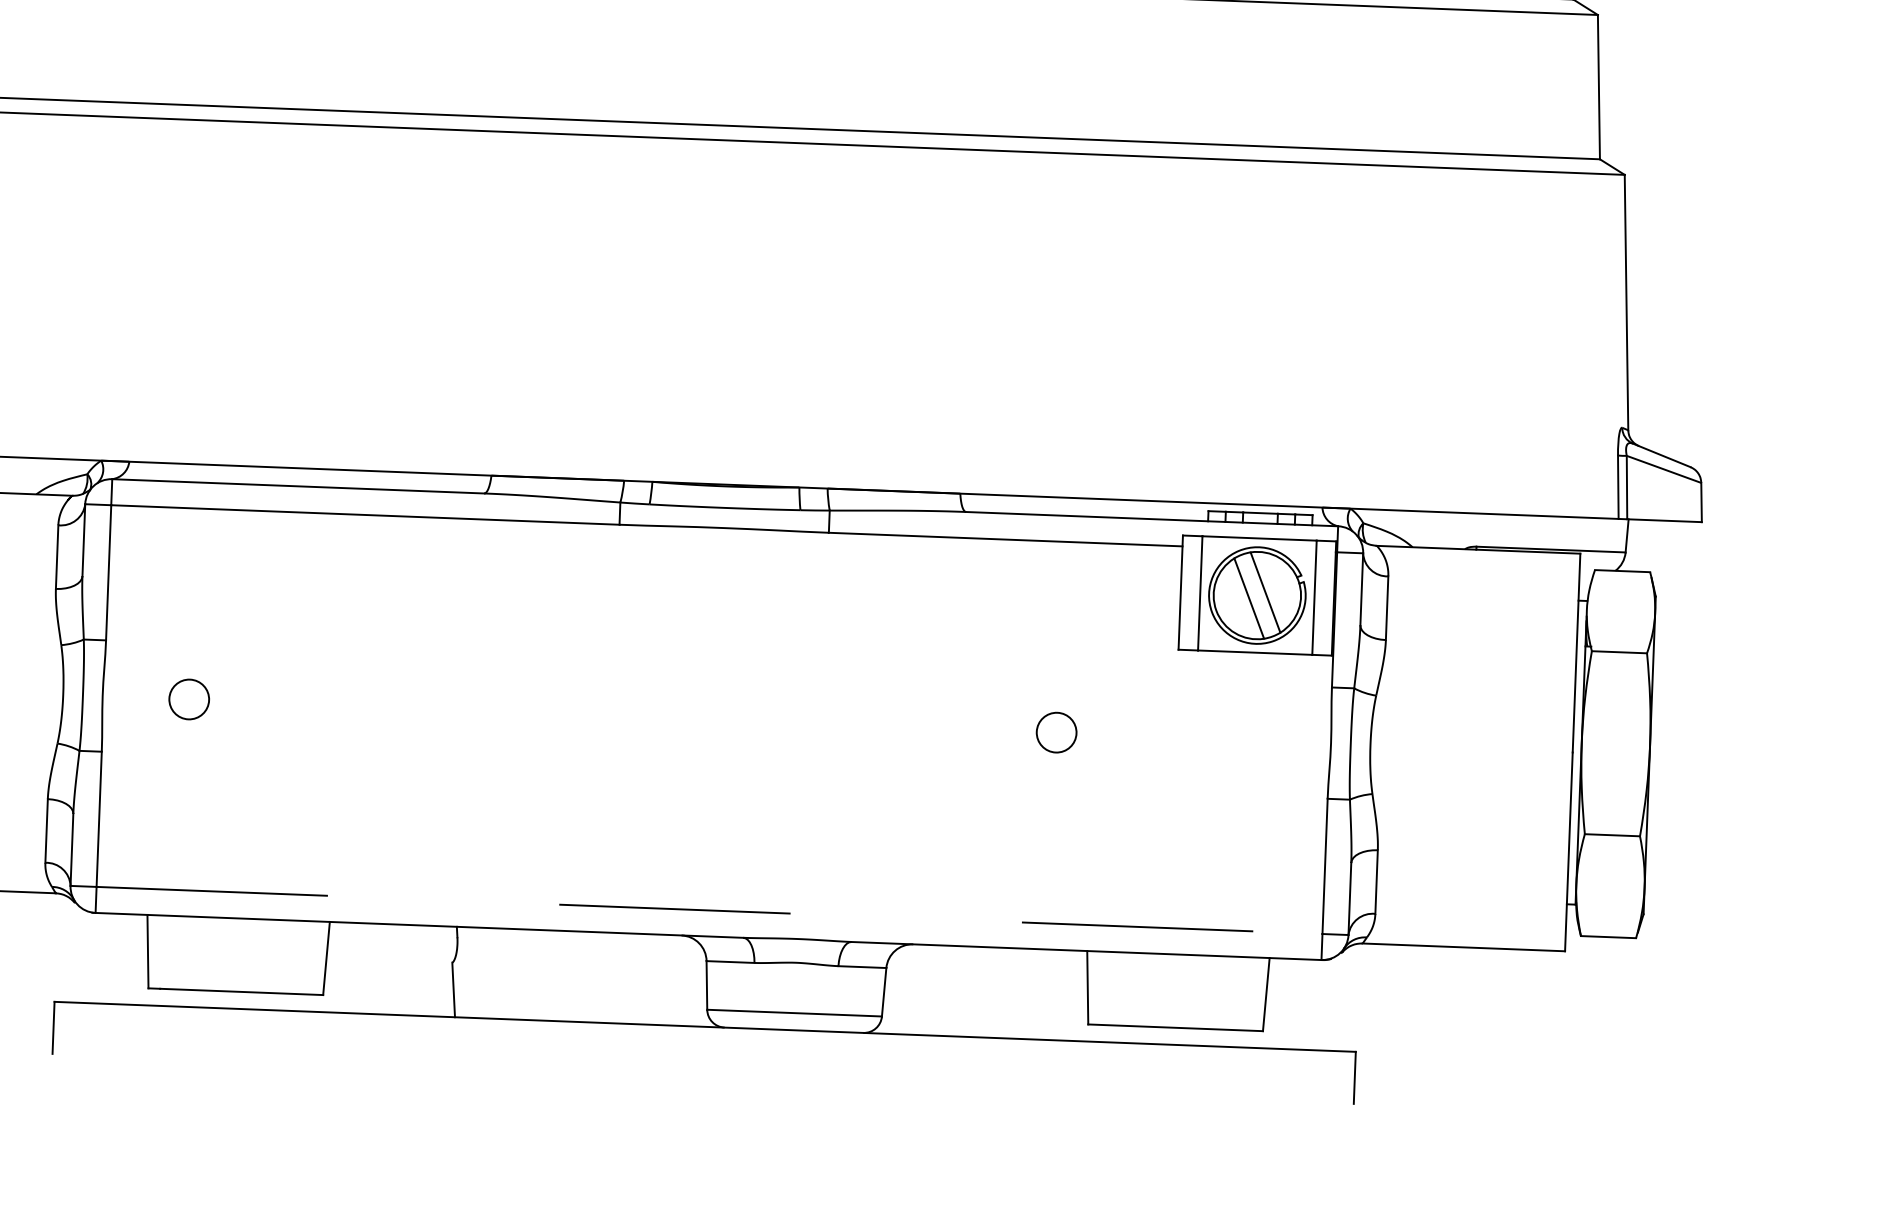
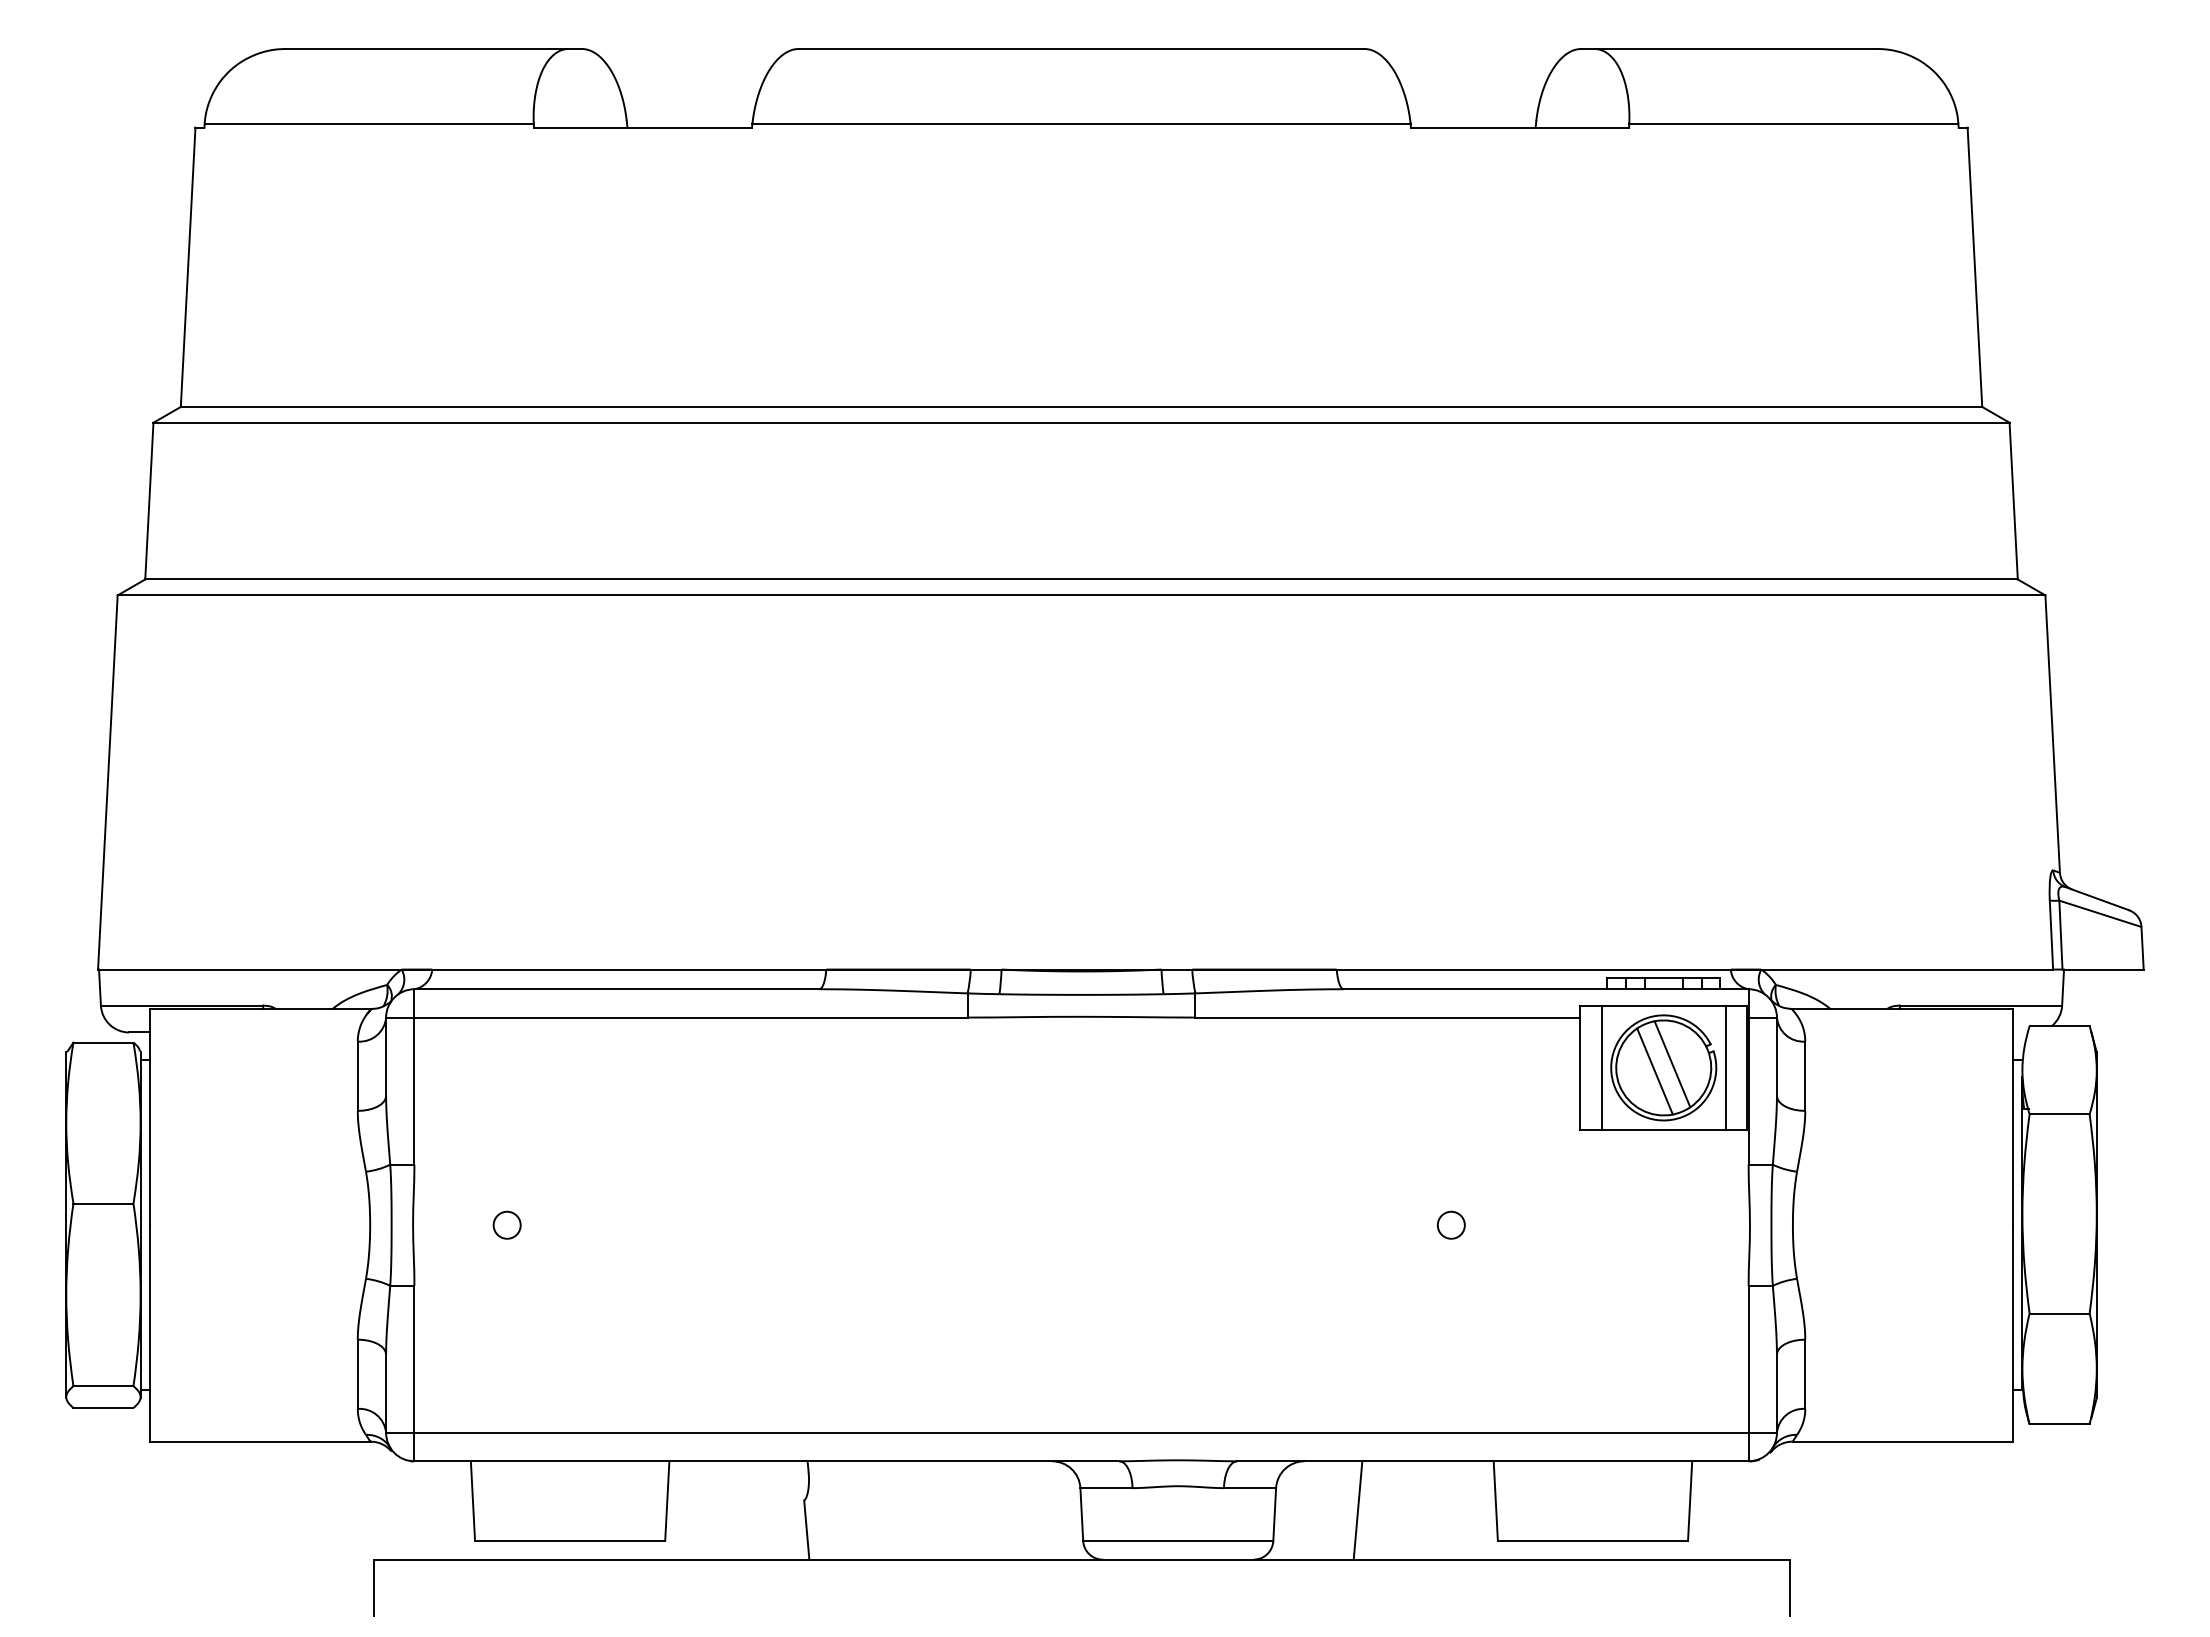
circle: (188, 698) -> (506, 1224), size x0.62
circle: (1055, 731) -> (1450, 1224), size x0.62
line: (710, 910) -> (1082, 1432), dashed -> solid
line: (960, 991) -> (1357, 1510), added

